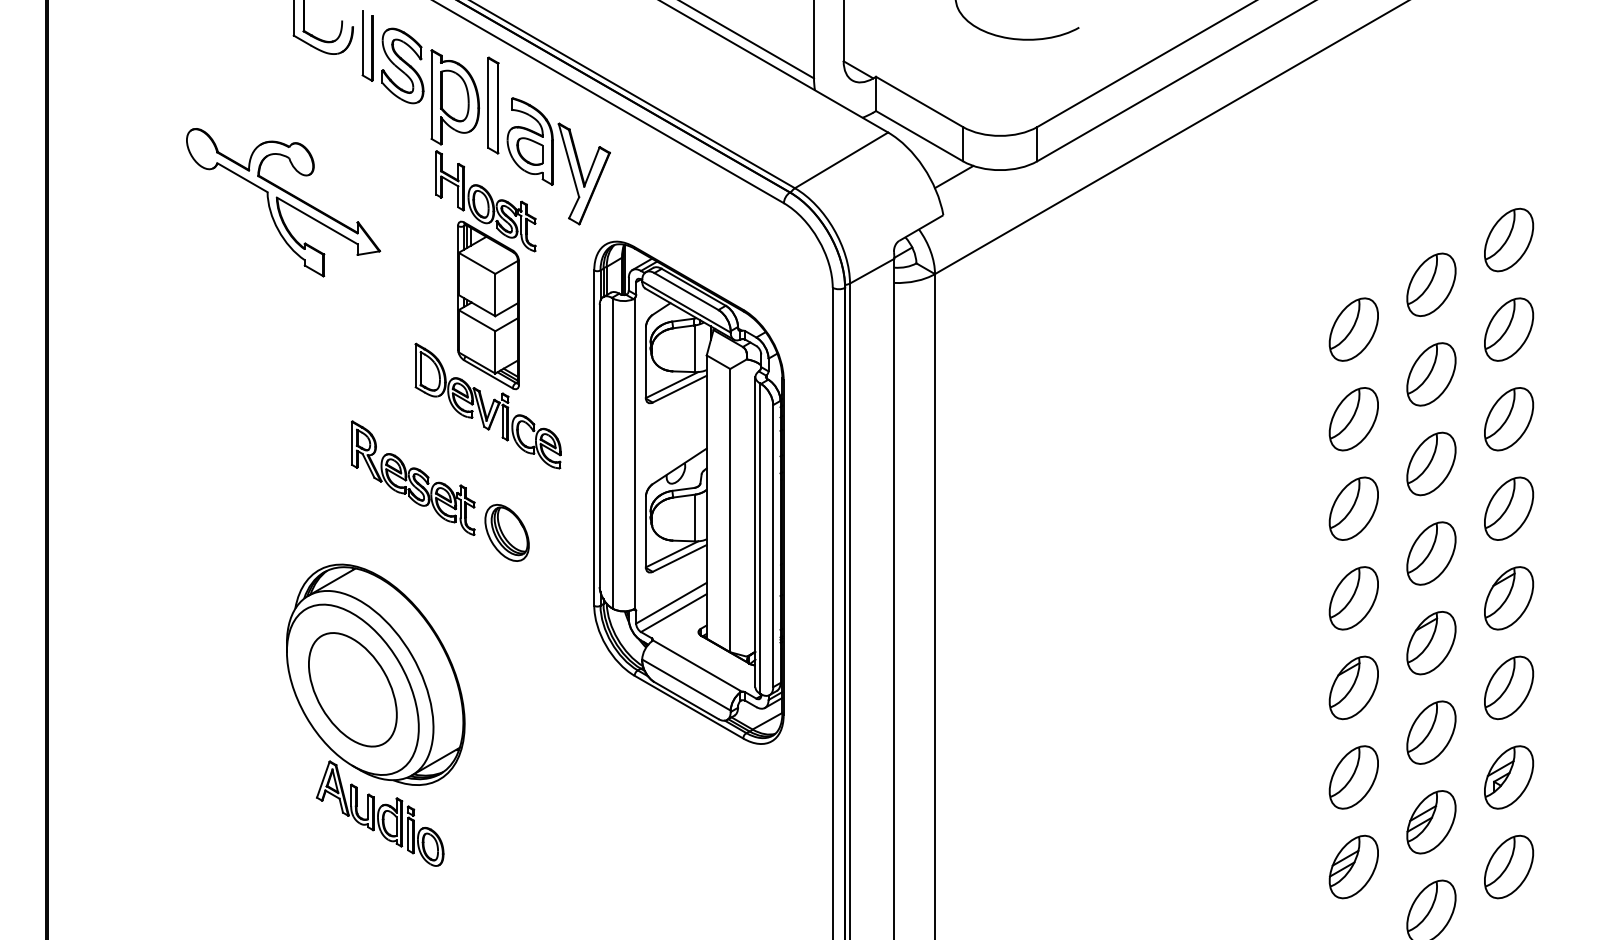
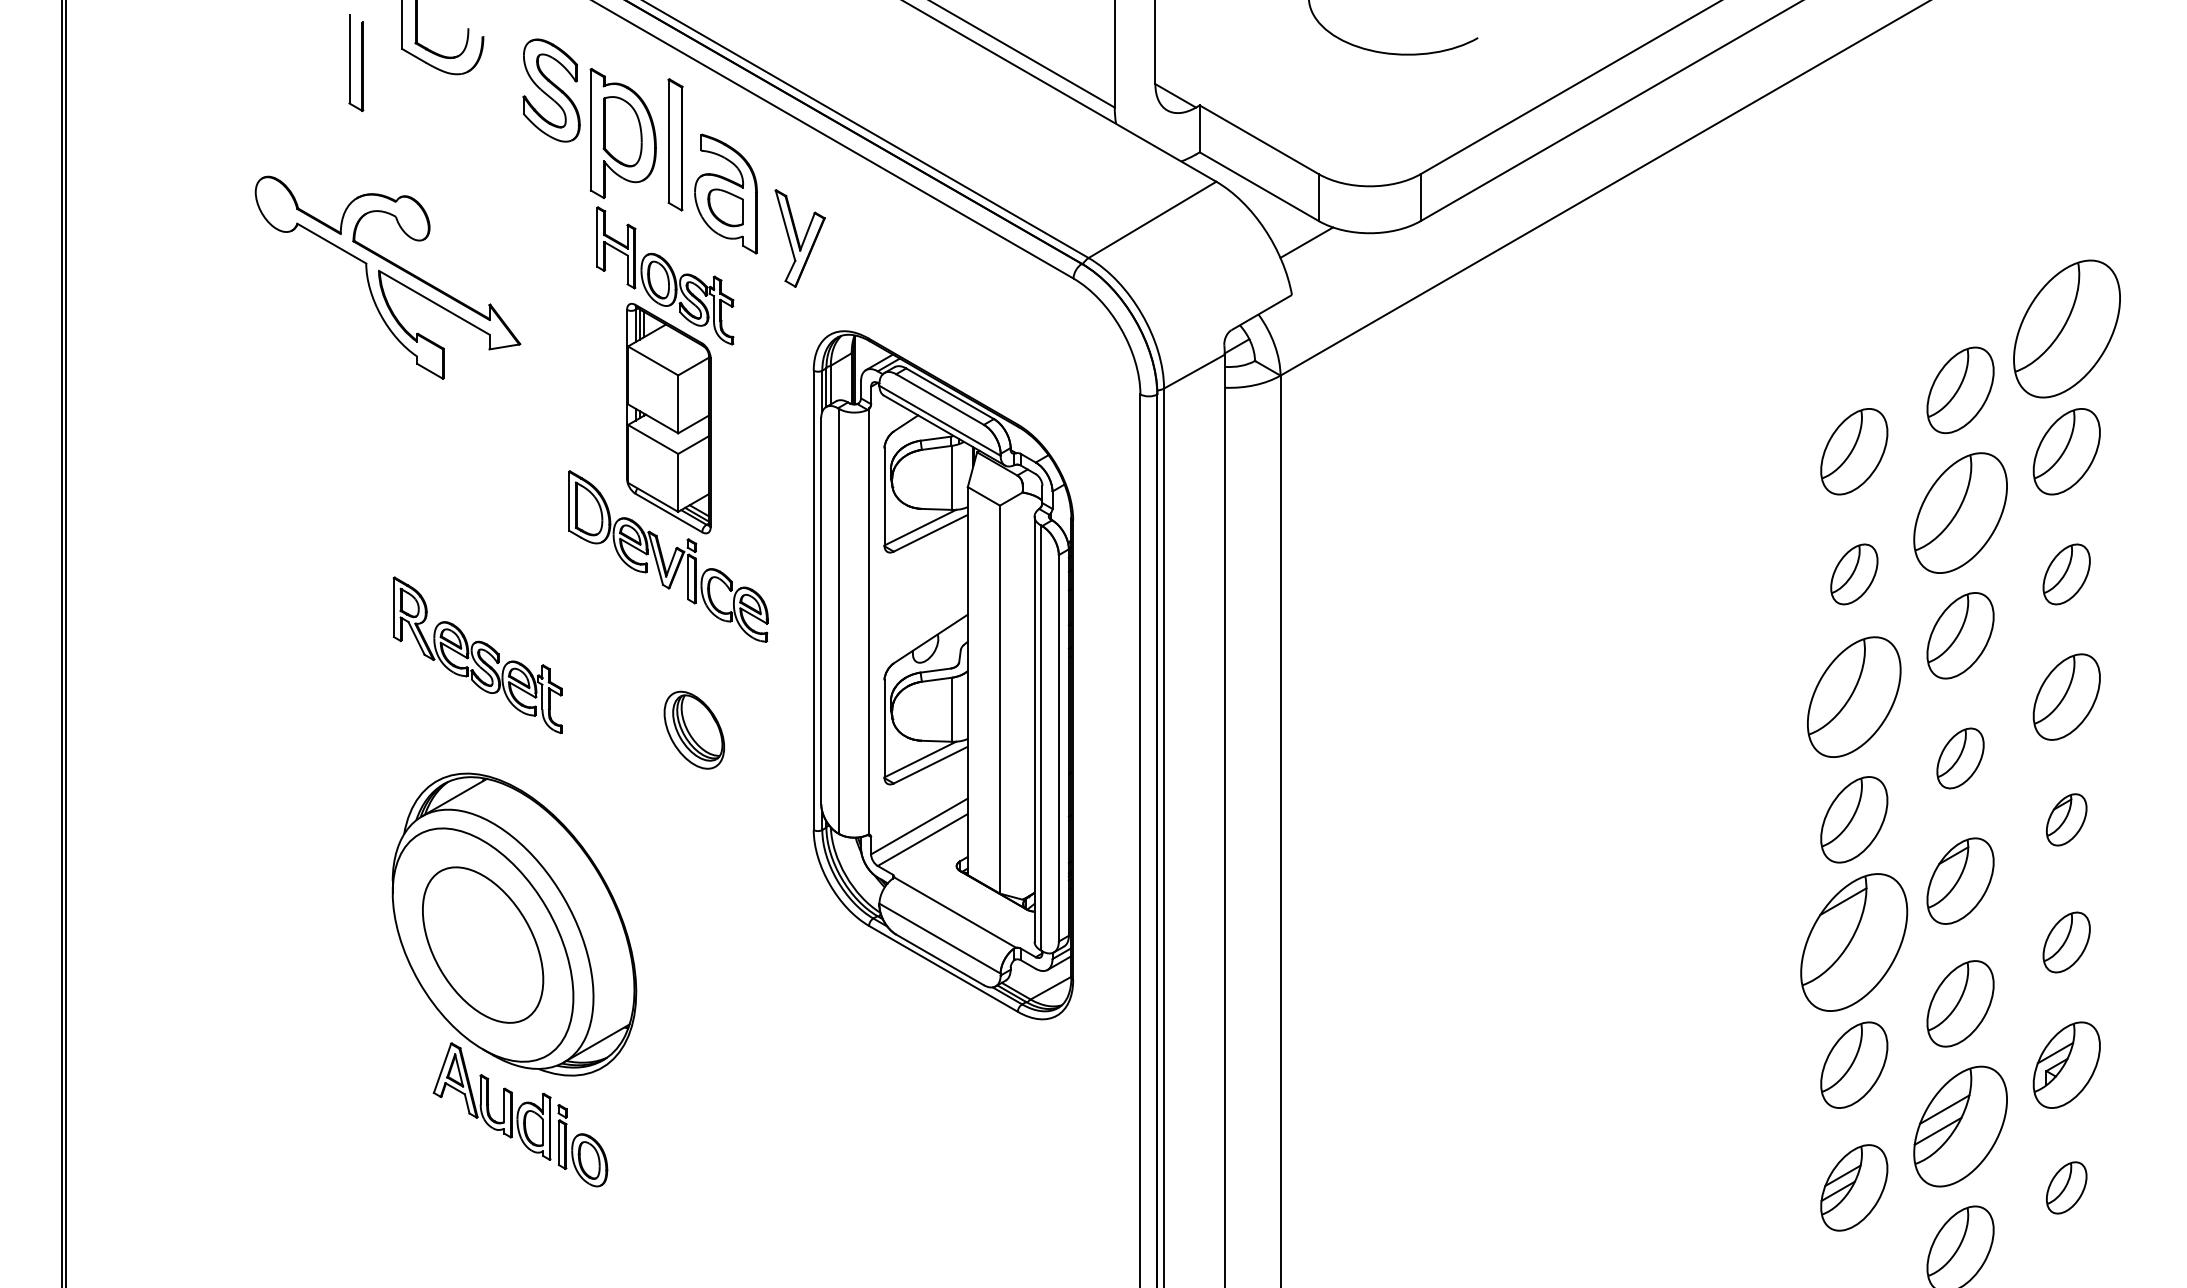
part: (367, 46) -> (356, 63), moved
part: (584, 173) -> (800, 238), size x0.7
part: (1508, 239) -> (2066, 328), size x1.6
part: (1431, 374) -> (1960, 512), size x1.4
part: (1354, 419) -> (1854, 574), size x0.7
part: (1508, 419) -> (2066, 574), size x0.7
part: (413, 477) -> (477, 654), moved
part: (1354, 508) -> (1854, 696), size x1.4
part: (1431, 553) -> (1960, 758), size x0.7
part: (1508, 598) -> (2066, 819), size x0.6
part: (1354, 687) -> (1854, 942), size x1.6
part: (1508, 687) -> (2066, 942), size x0.7
part: (1431, 822) -> (1960, 1126), size x1.4
part: (1508, 866) -> (2066, 1187), size x0.6

